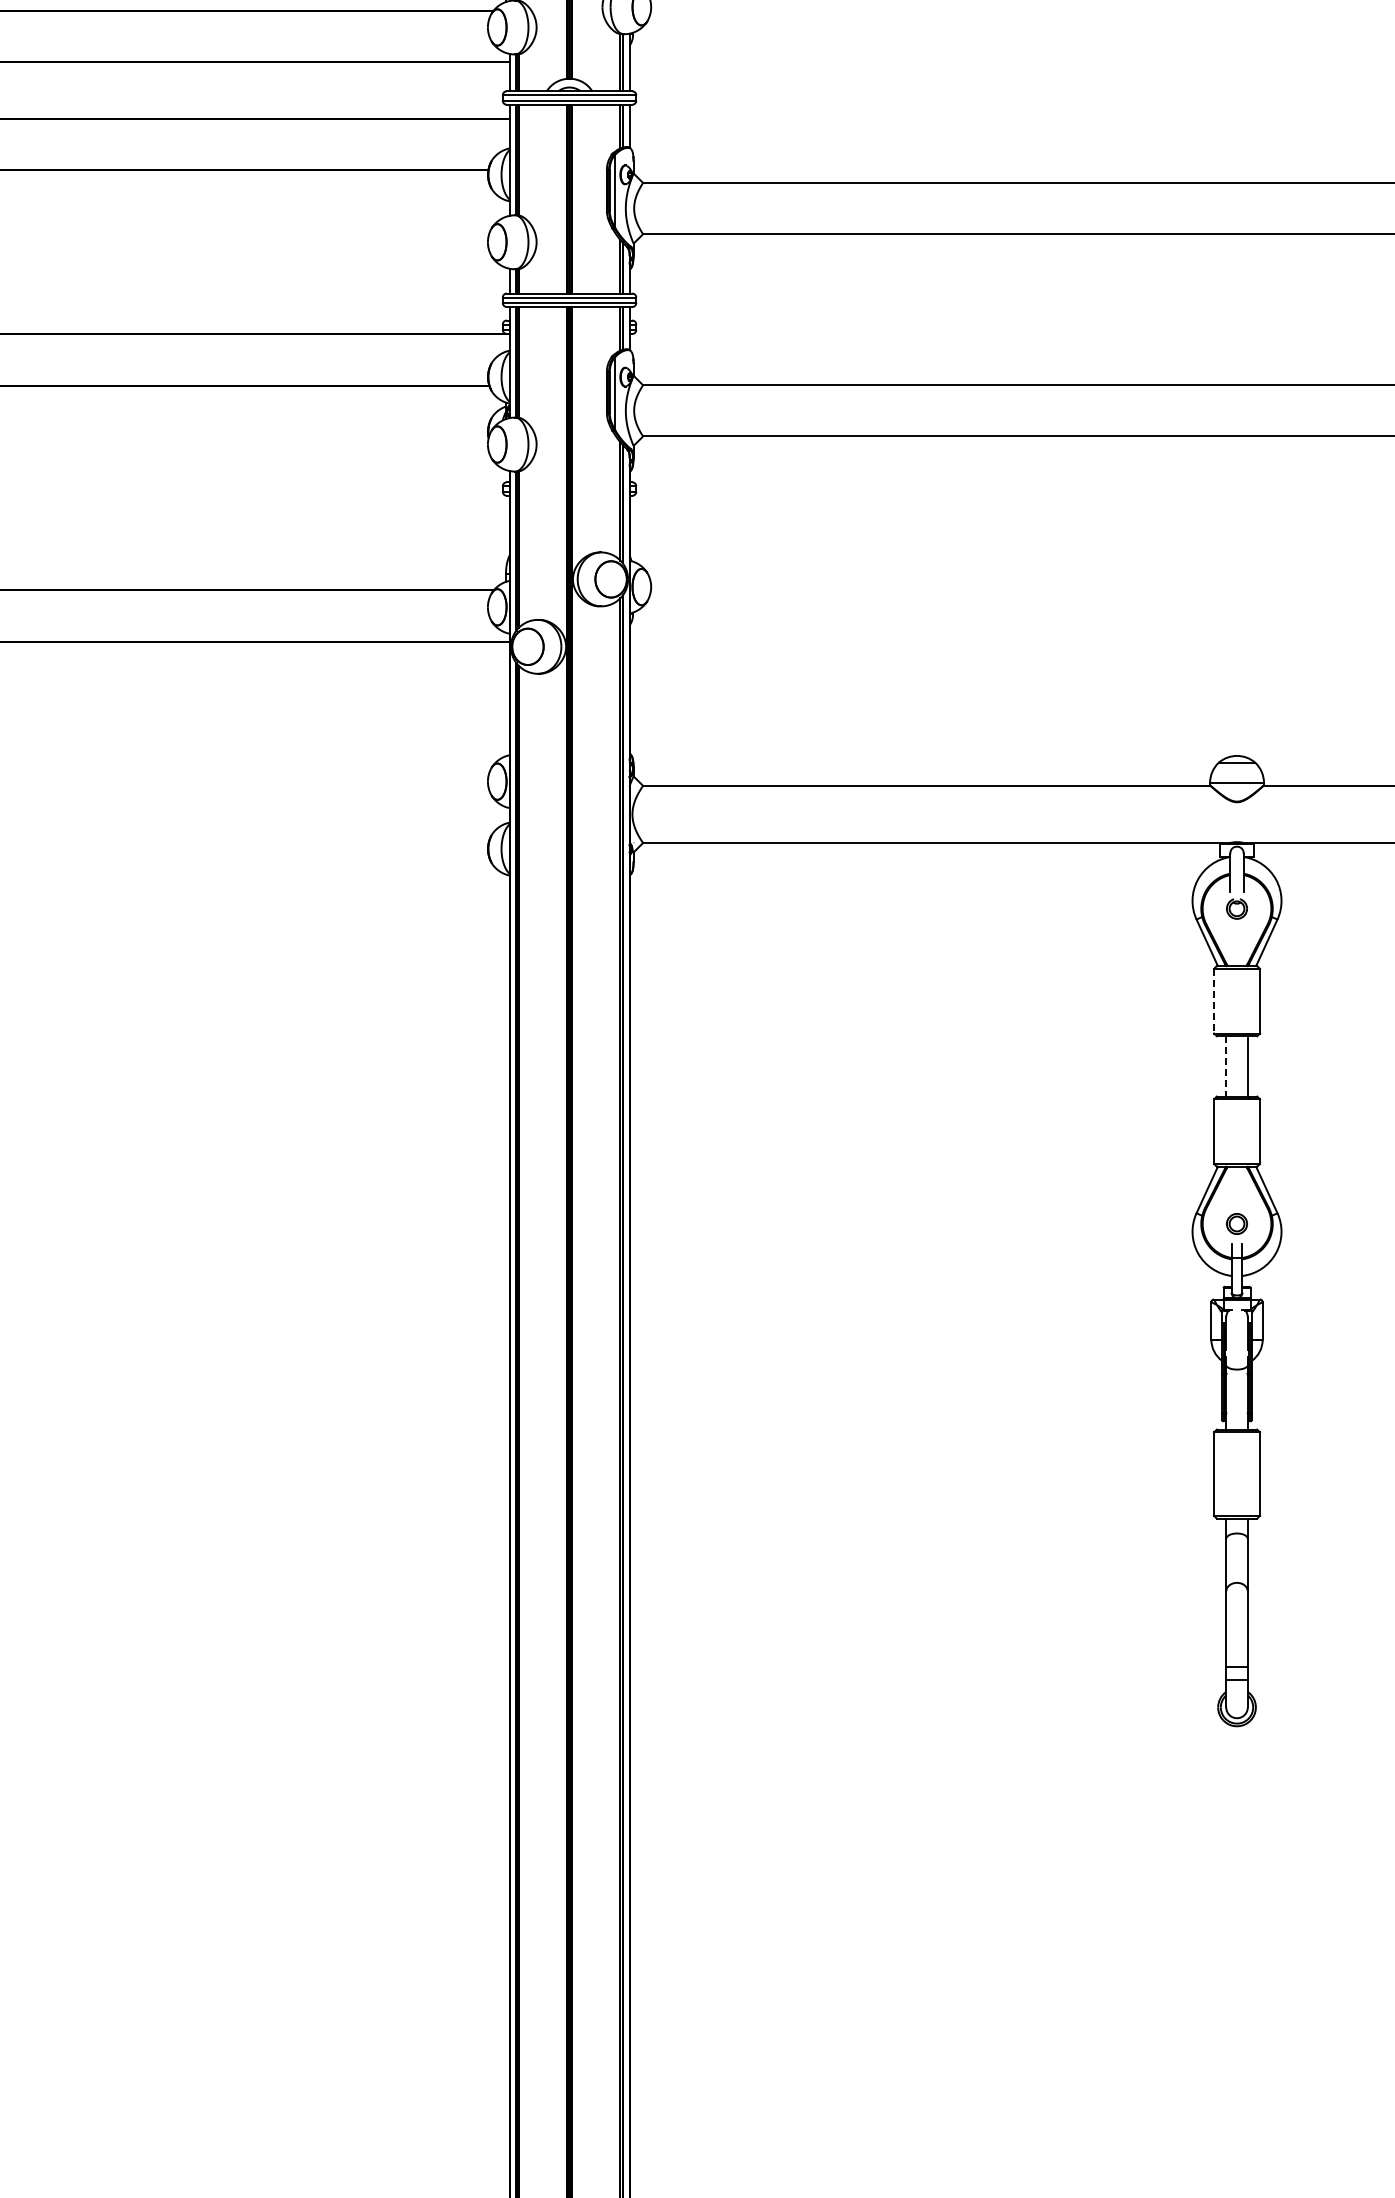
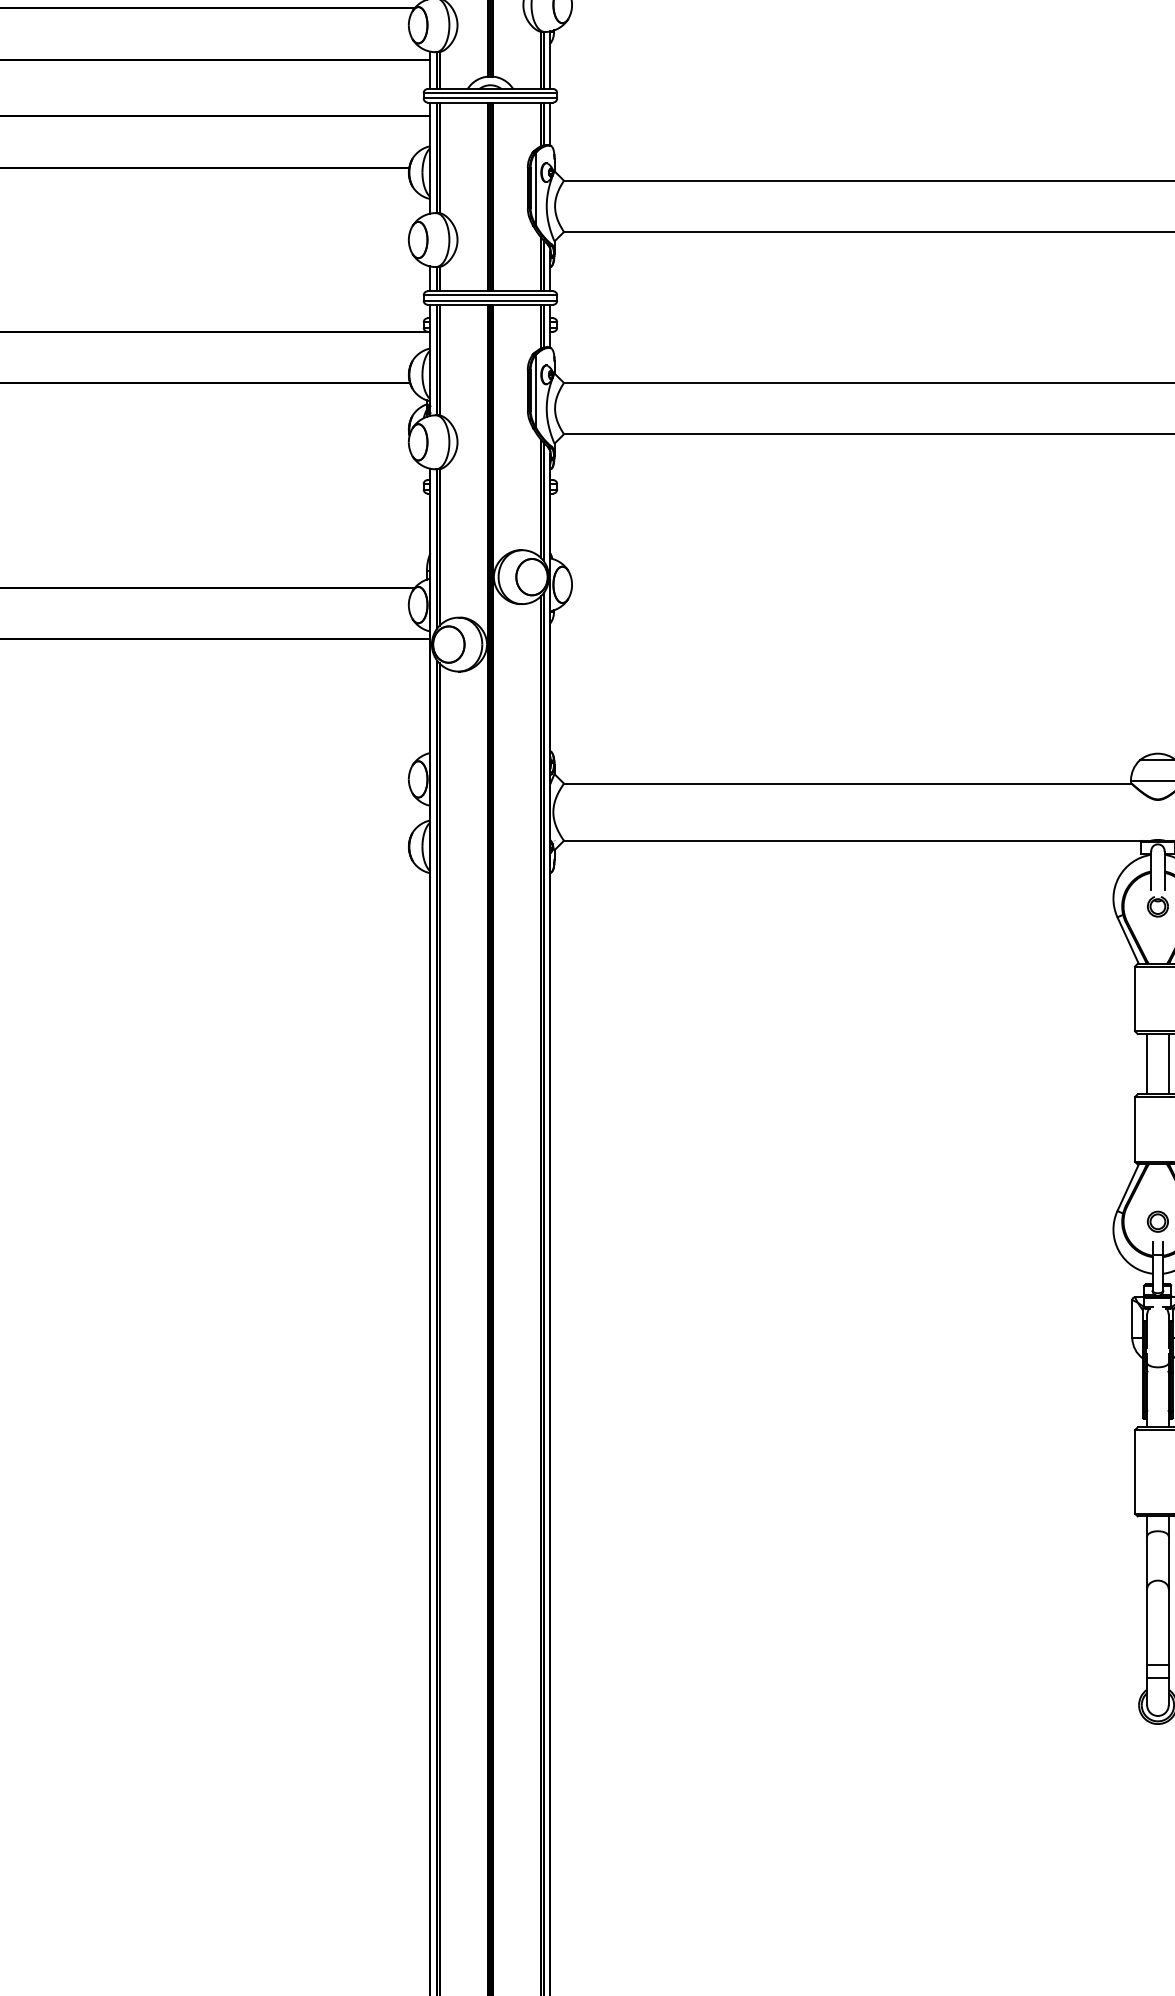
line: (1214, 1001) -> (1135, 999), dashed -> solid
line: (1226, 1066) -> (1147, 1064), dashed -> solid

